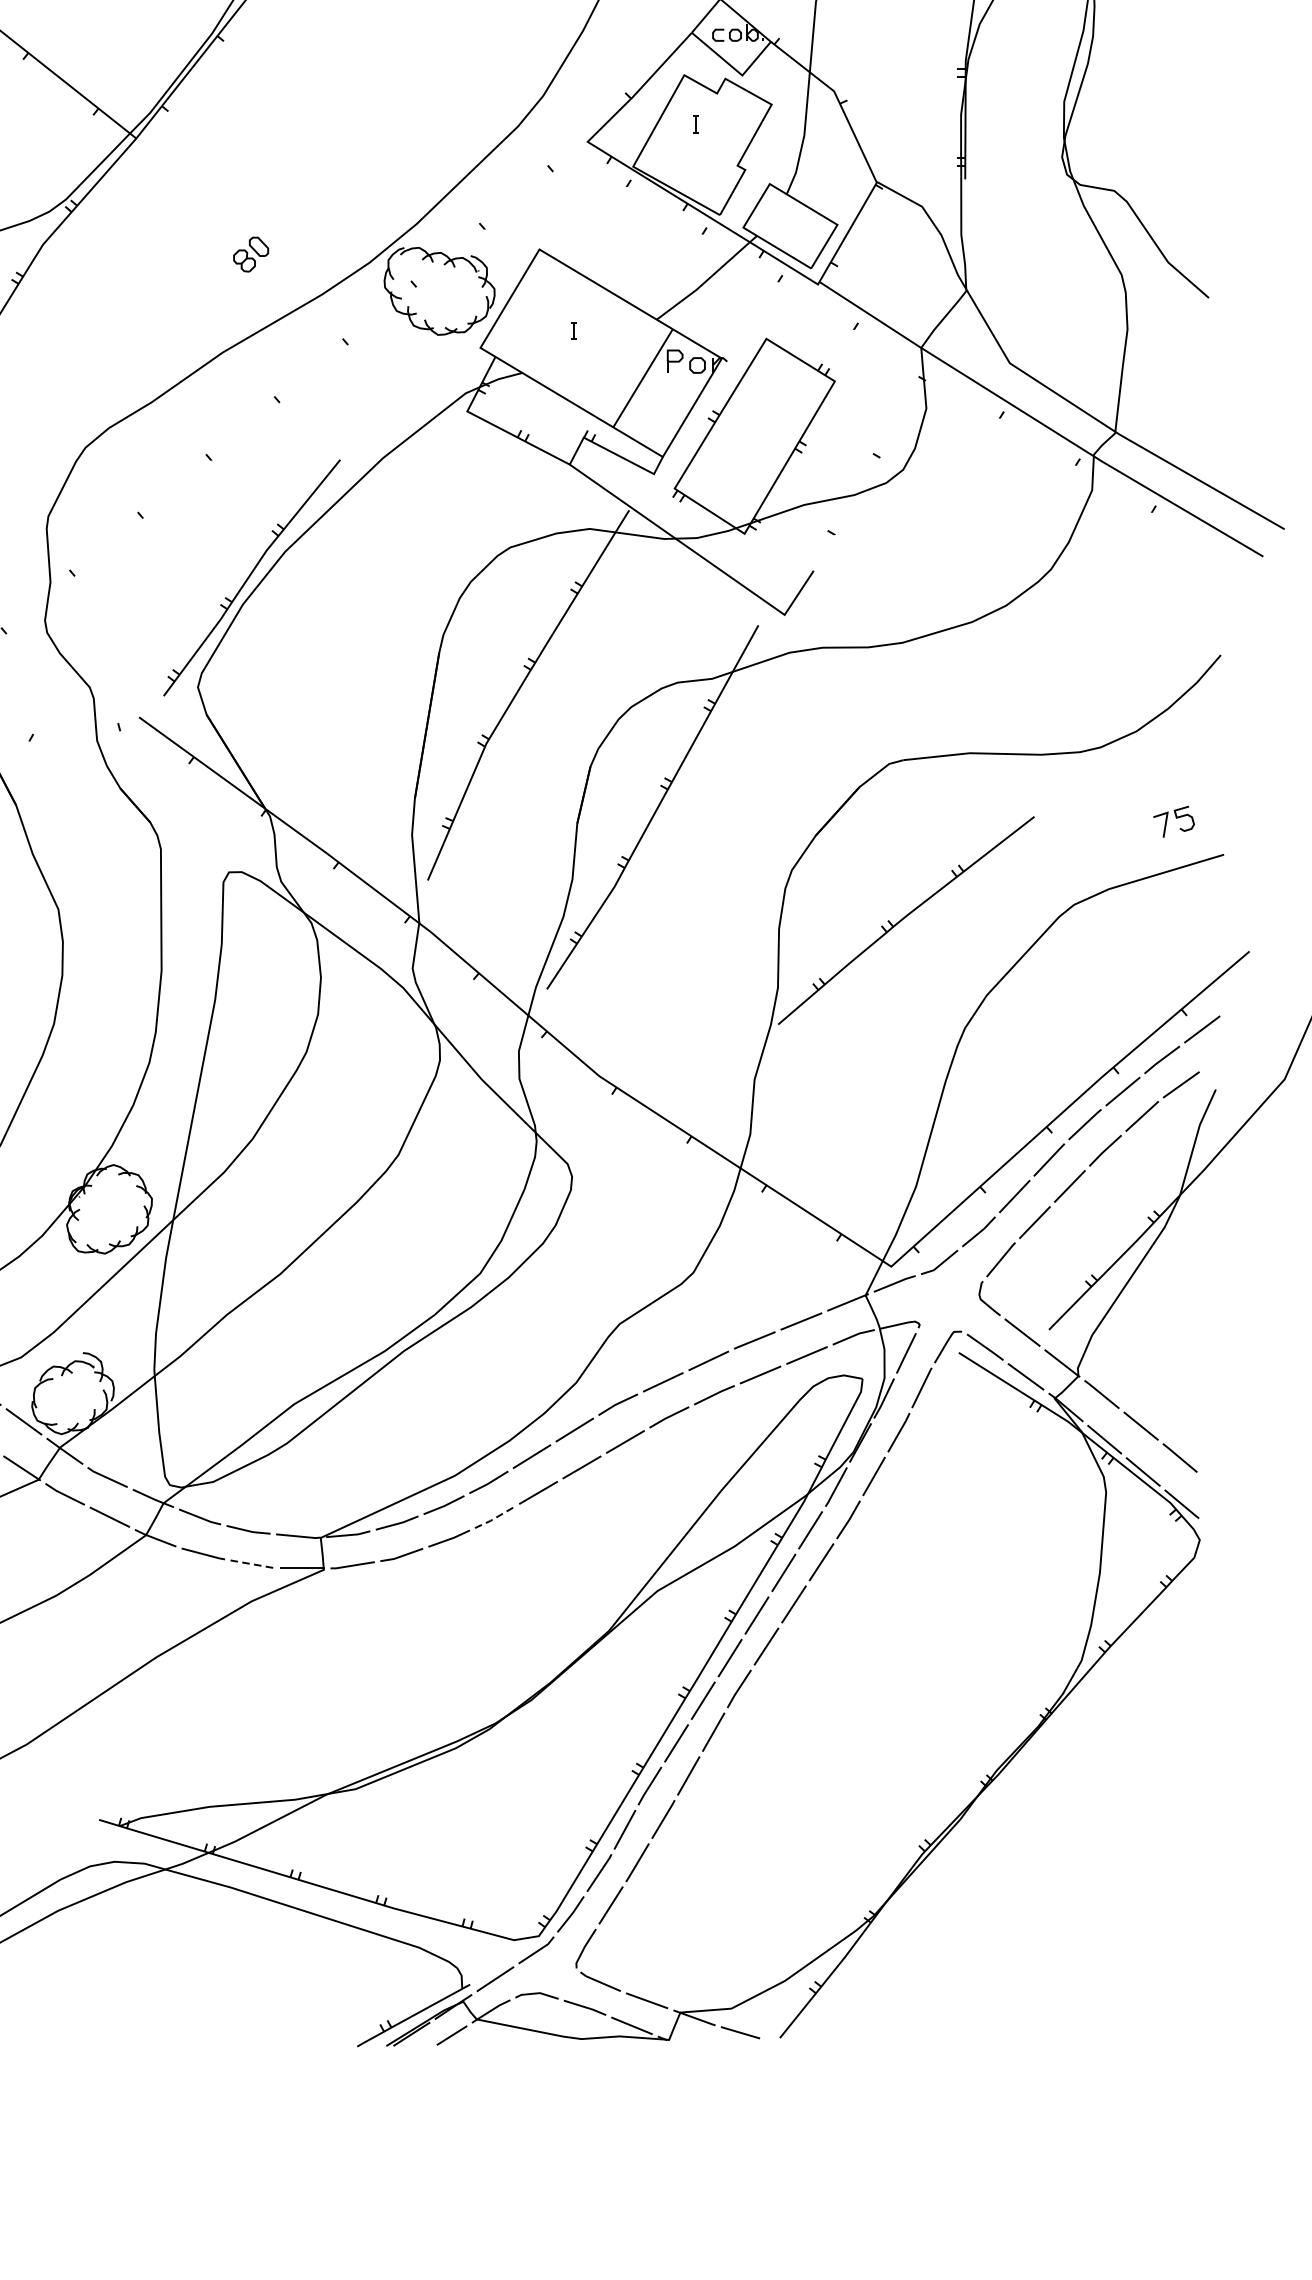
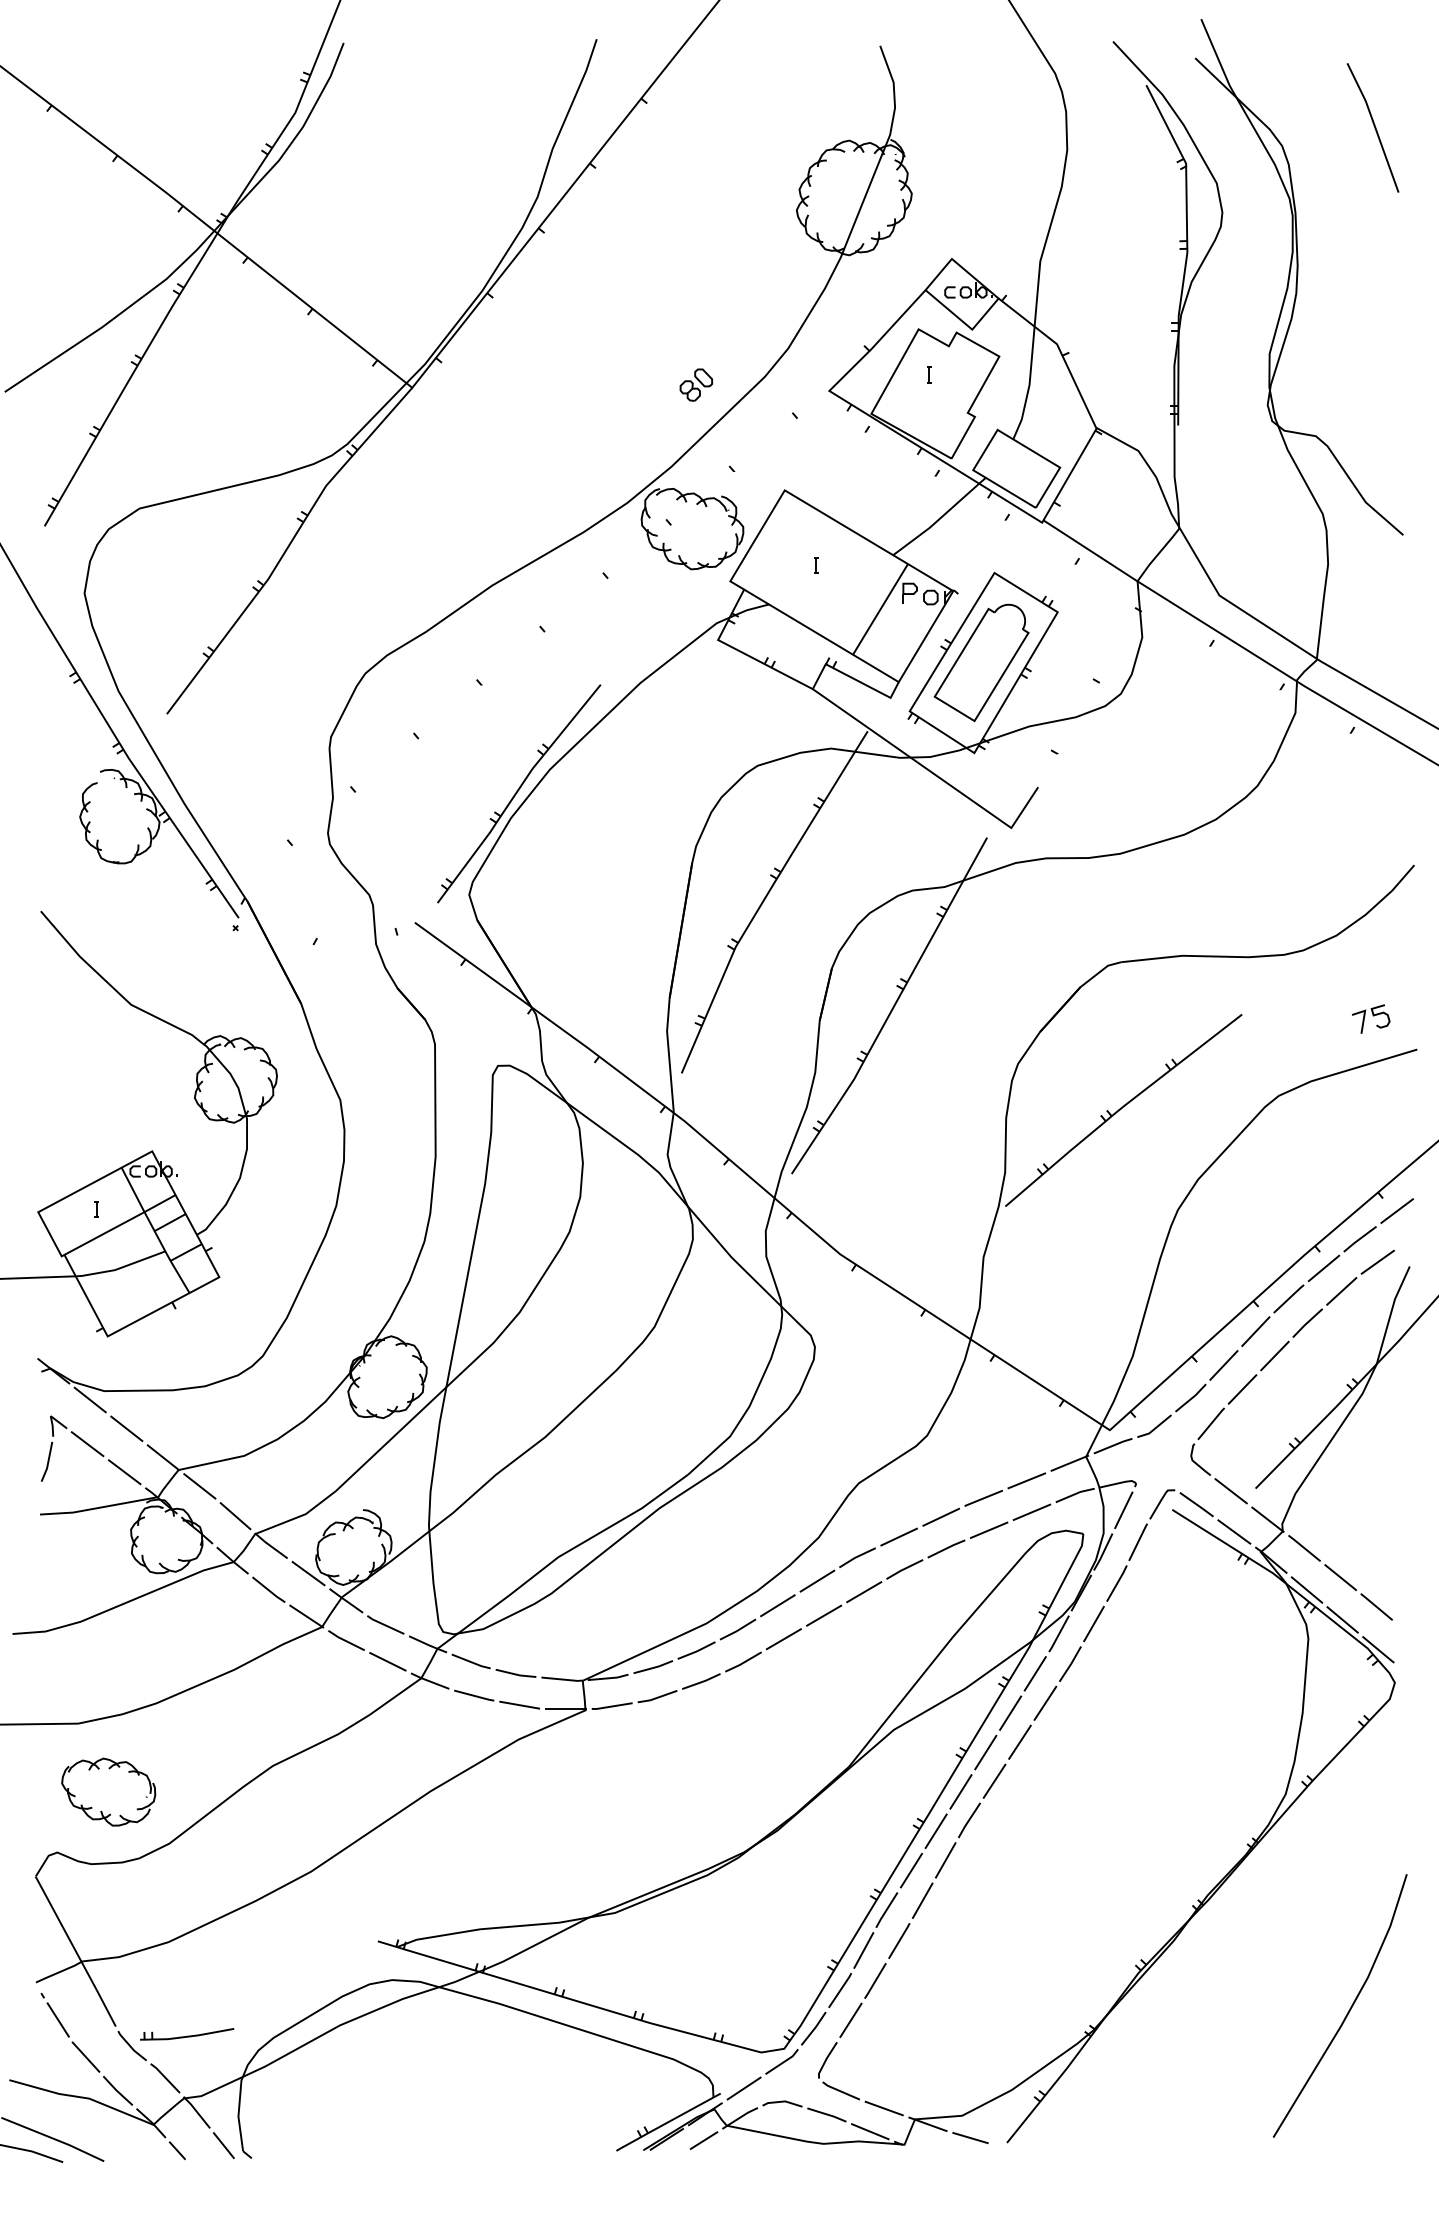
part: (250, 253) -> (695, 384), moved
part: (752, 435) -> (981, 662), added
line: (494, 1518) -> (743, 1662), dashed -> solid
line: (252, 1564) -> (519, 1705), dashed -> solid
line: (1149, 1894) -> (1348, 2010), added

